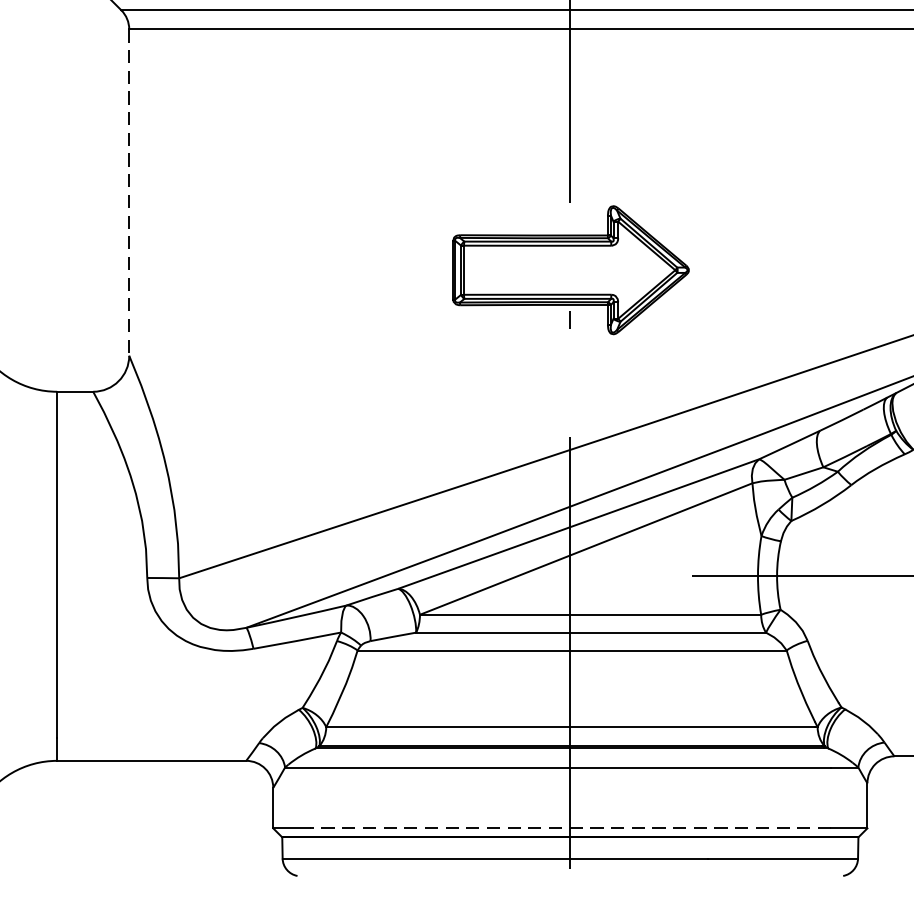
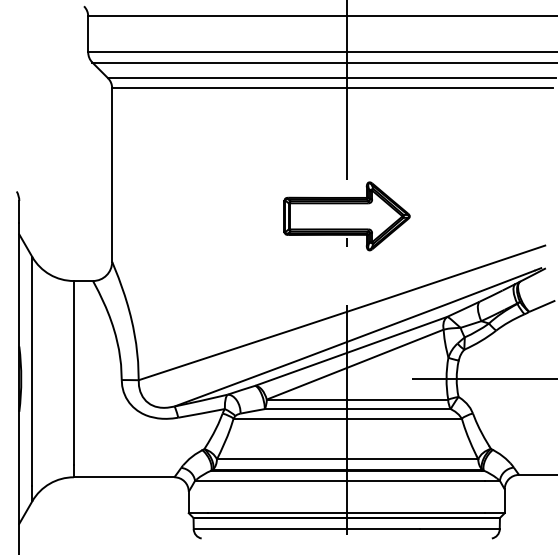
line: (129, 193) -> (112, 175), dashed -> solid
line: (569, 828) -> (346, 513), dashed -> solid

